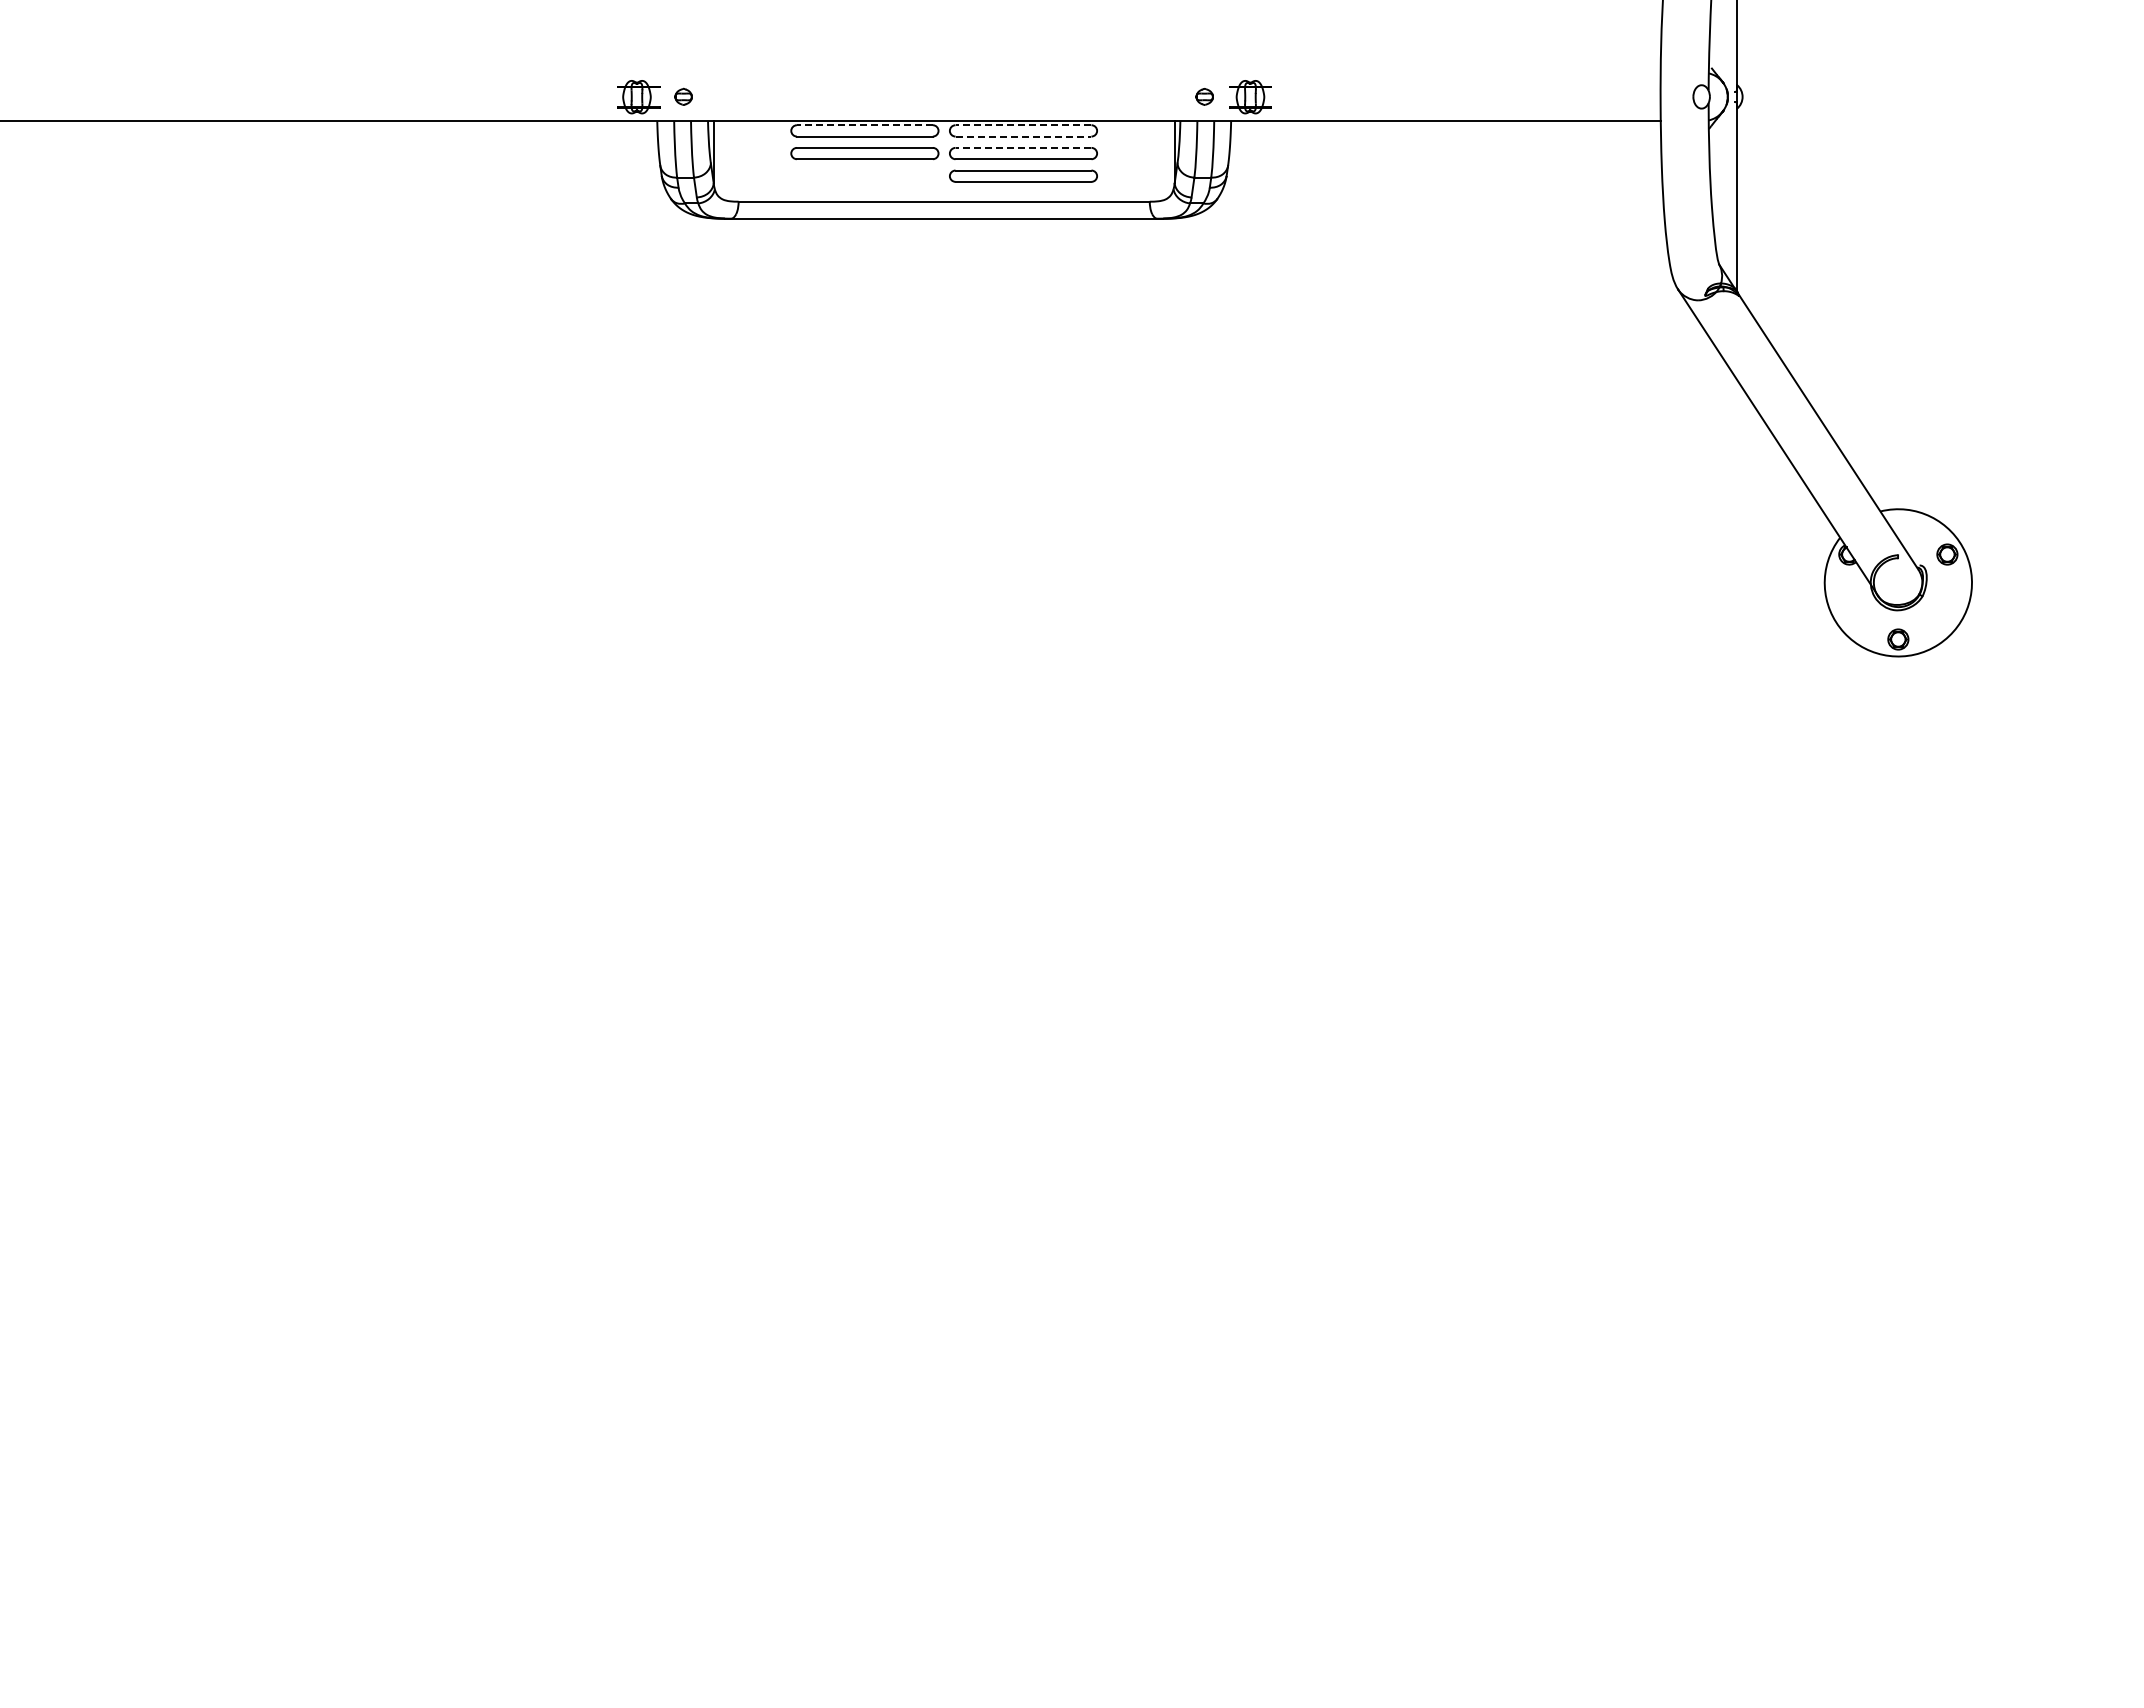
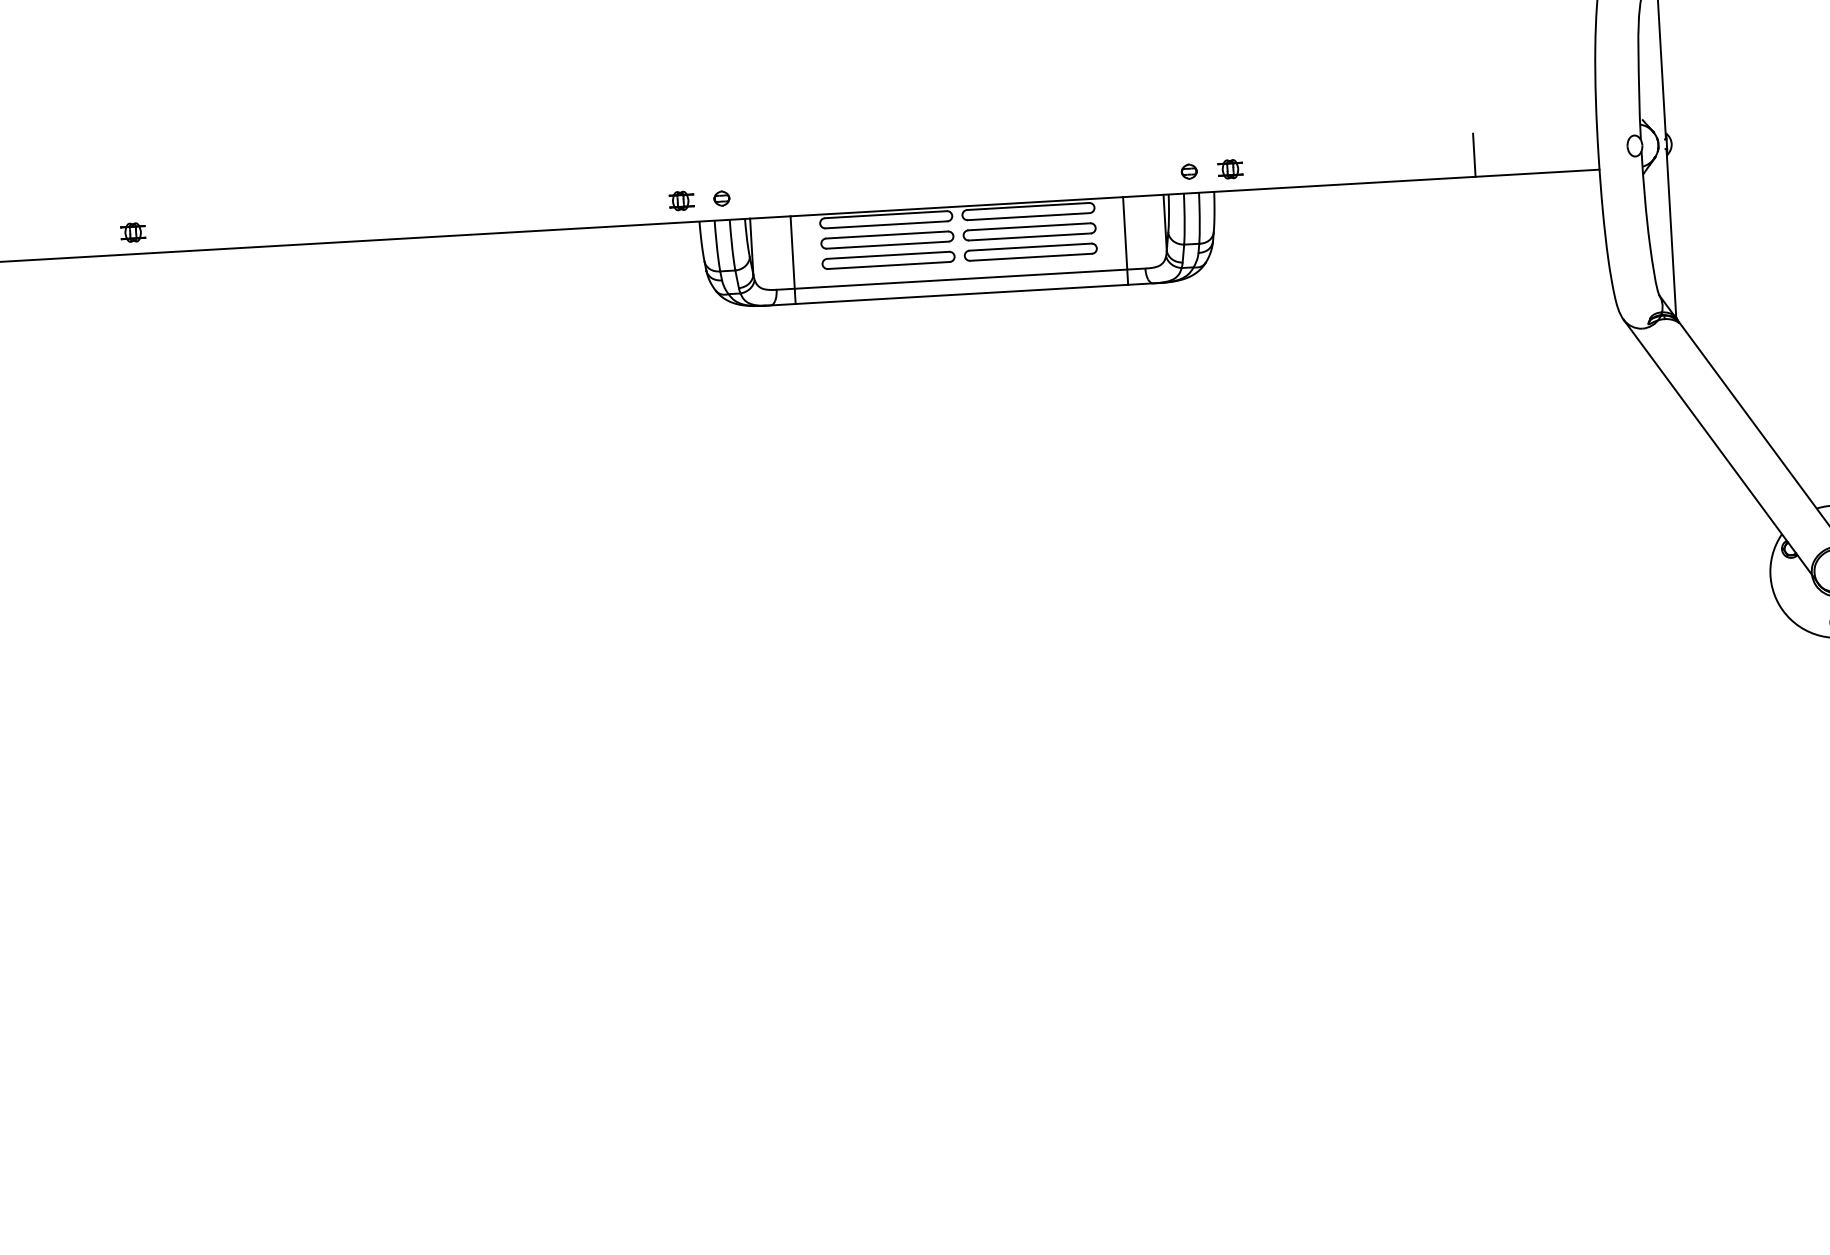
part: (26, 96) -> (132, 232), added
part: (638, 96) -> (681, 200), size x0.62
part: (1250, 96) -> (1230, 168), size x0.62
line: (1522, 96) -> (1474, 154), added
line: (864, 125) -> (885, 214), dashed -> solid
line: (1023, 125) -> (1028, 206), dashed -> solid
line: (1023, 136) -> (1028, 216), dashed -> solid
line: (1023, 147) -> (1029, 226), dashed -> solid
line: (758, 169) -> (792, 259), added
line: (1129, 169) -> (1125, 240), added
part: (864, 175) -> (888, 259), added

